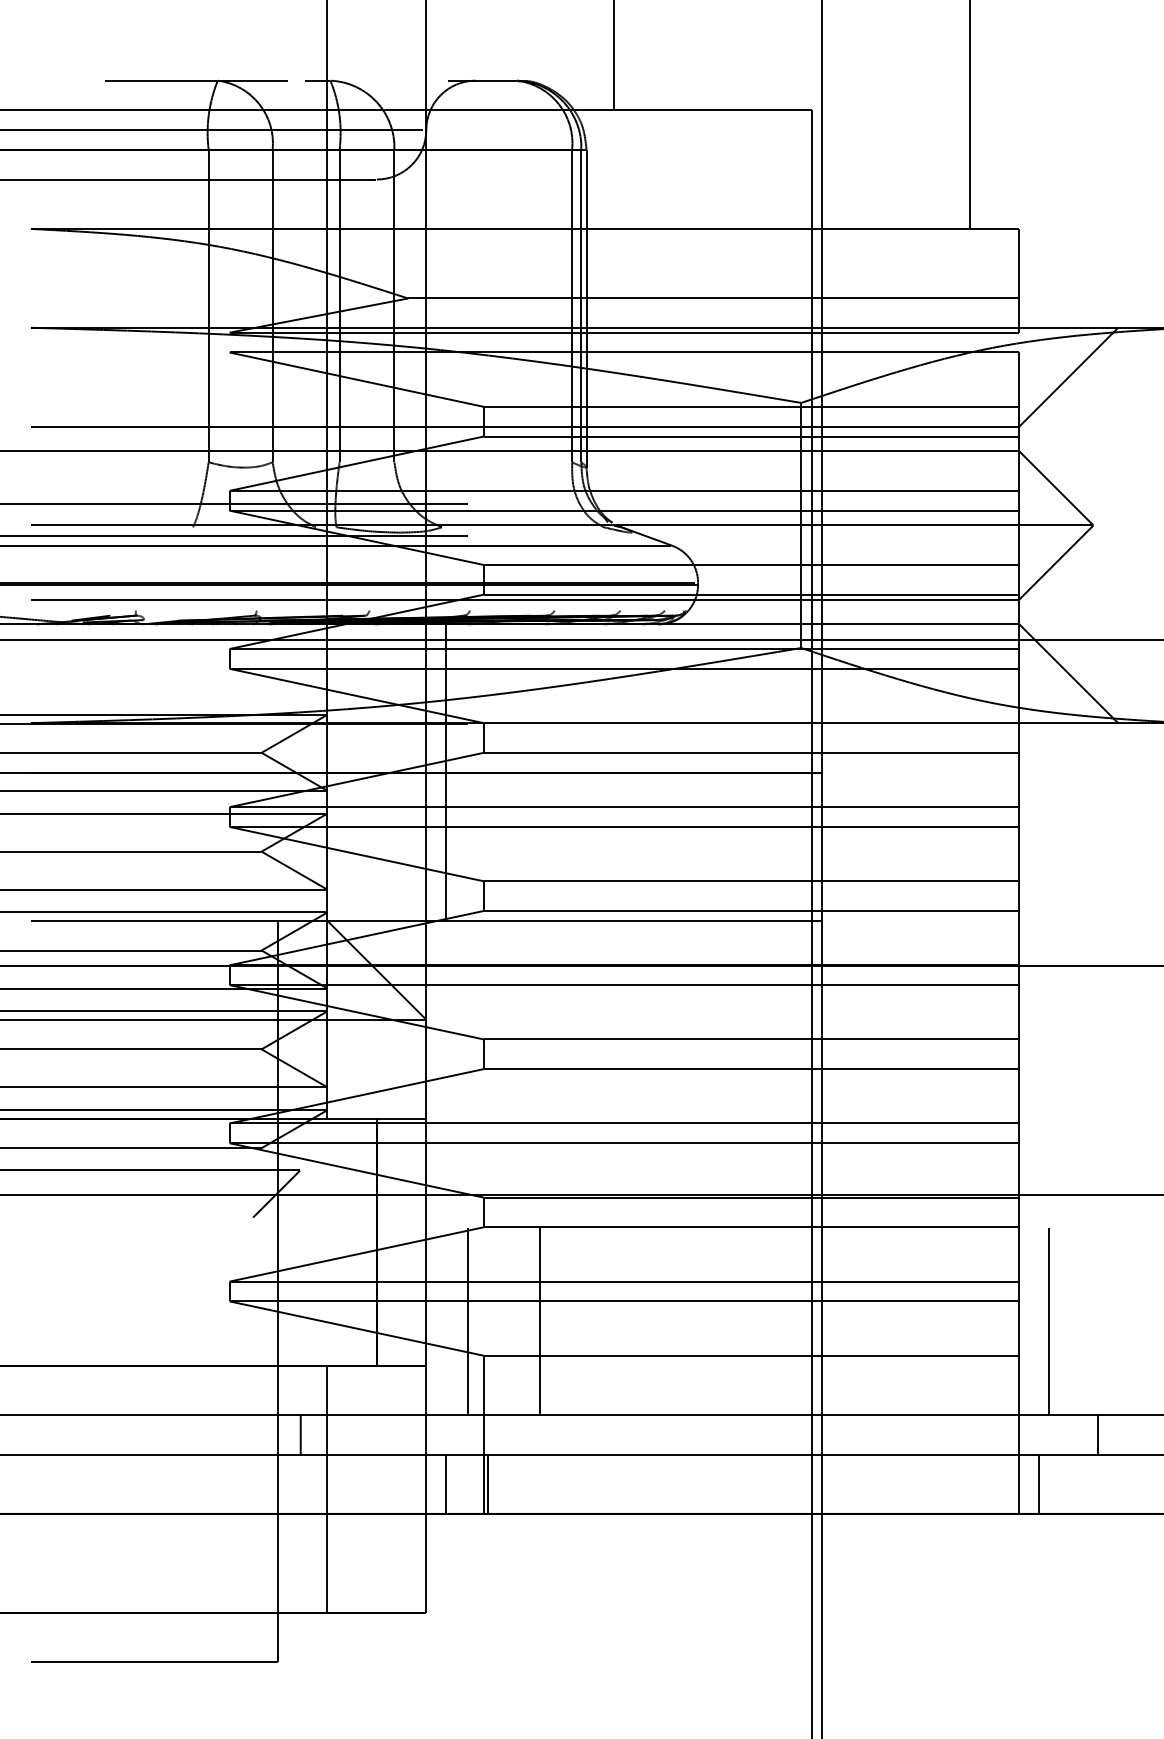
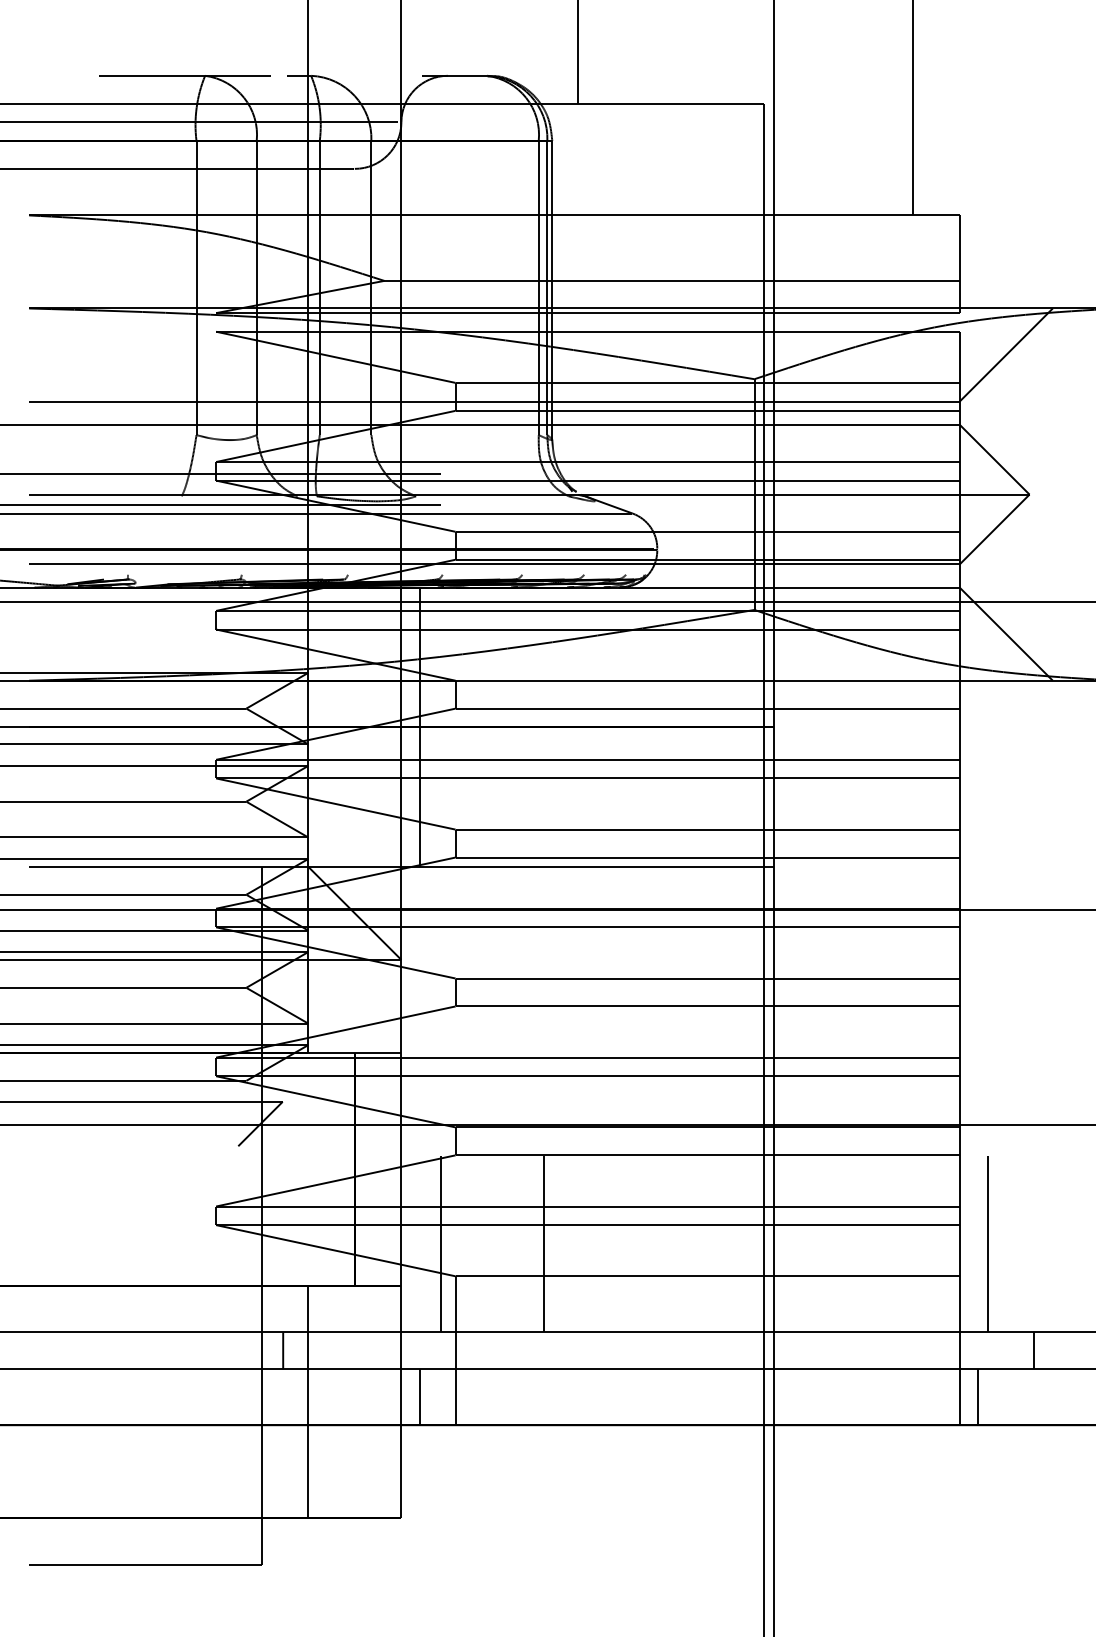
line: (539, 1321) -> (543, 1244), moved
line: (488, 1483) -> (459, 1396), removed

